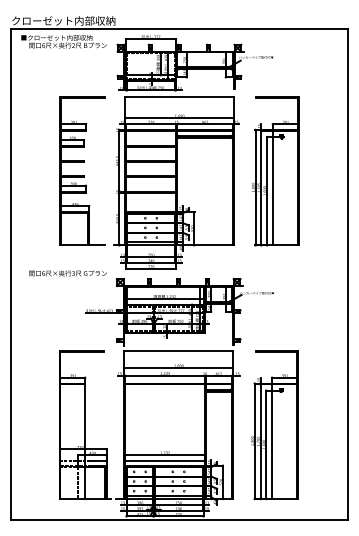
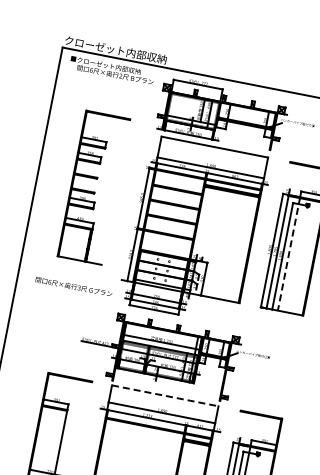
part: (82, 170) -> (93, 186), moved
line: (272, 187) -> (288, 253), solid -> dashed
text: (67, 273) -> (73, 286), moved
line: (179, 350) -> (166, 395), solid -> dashed

